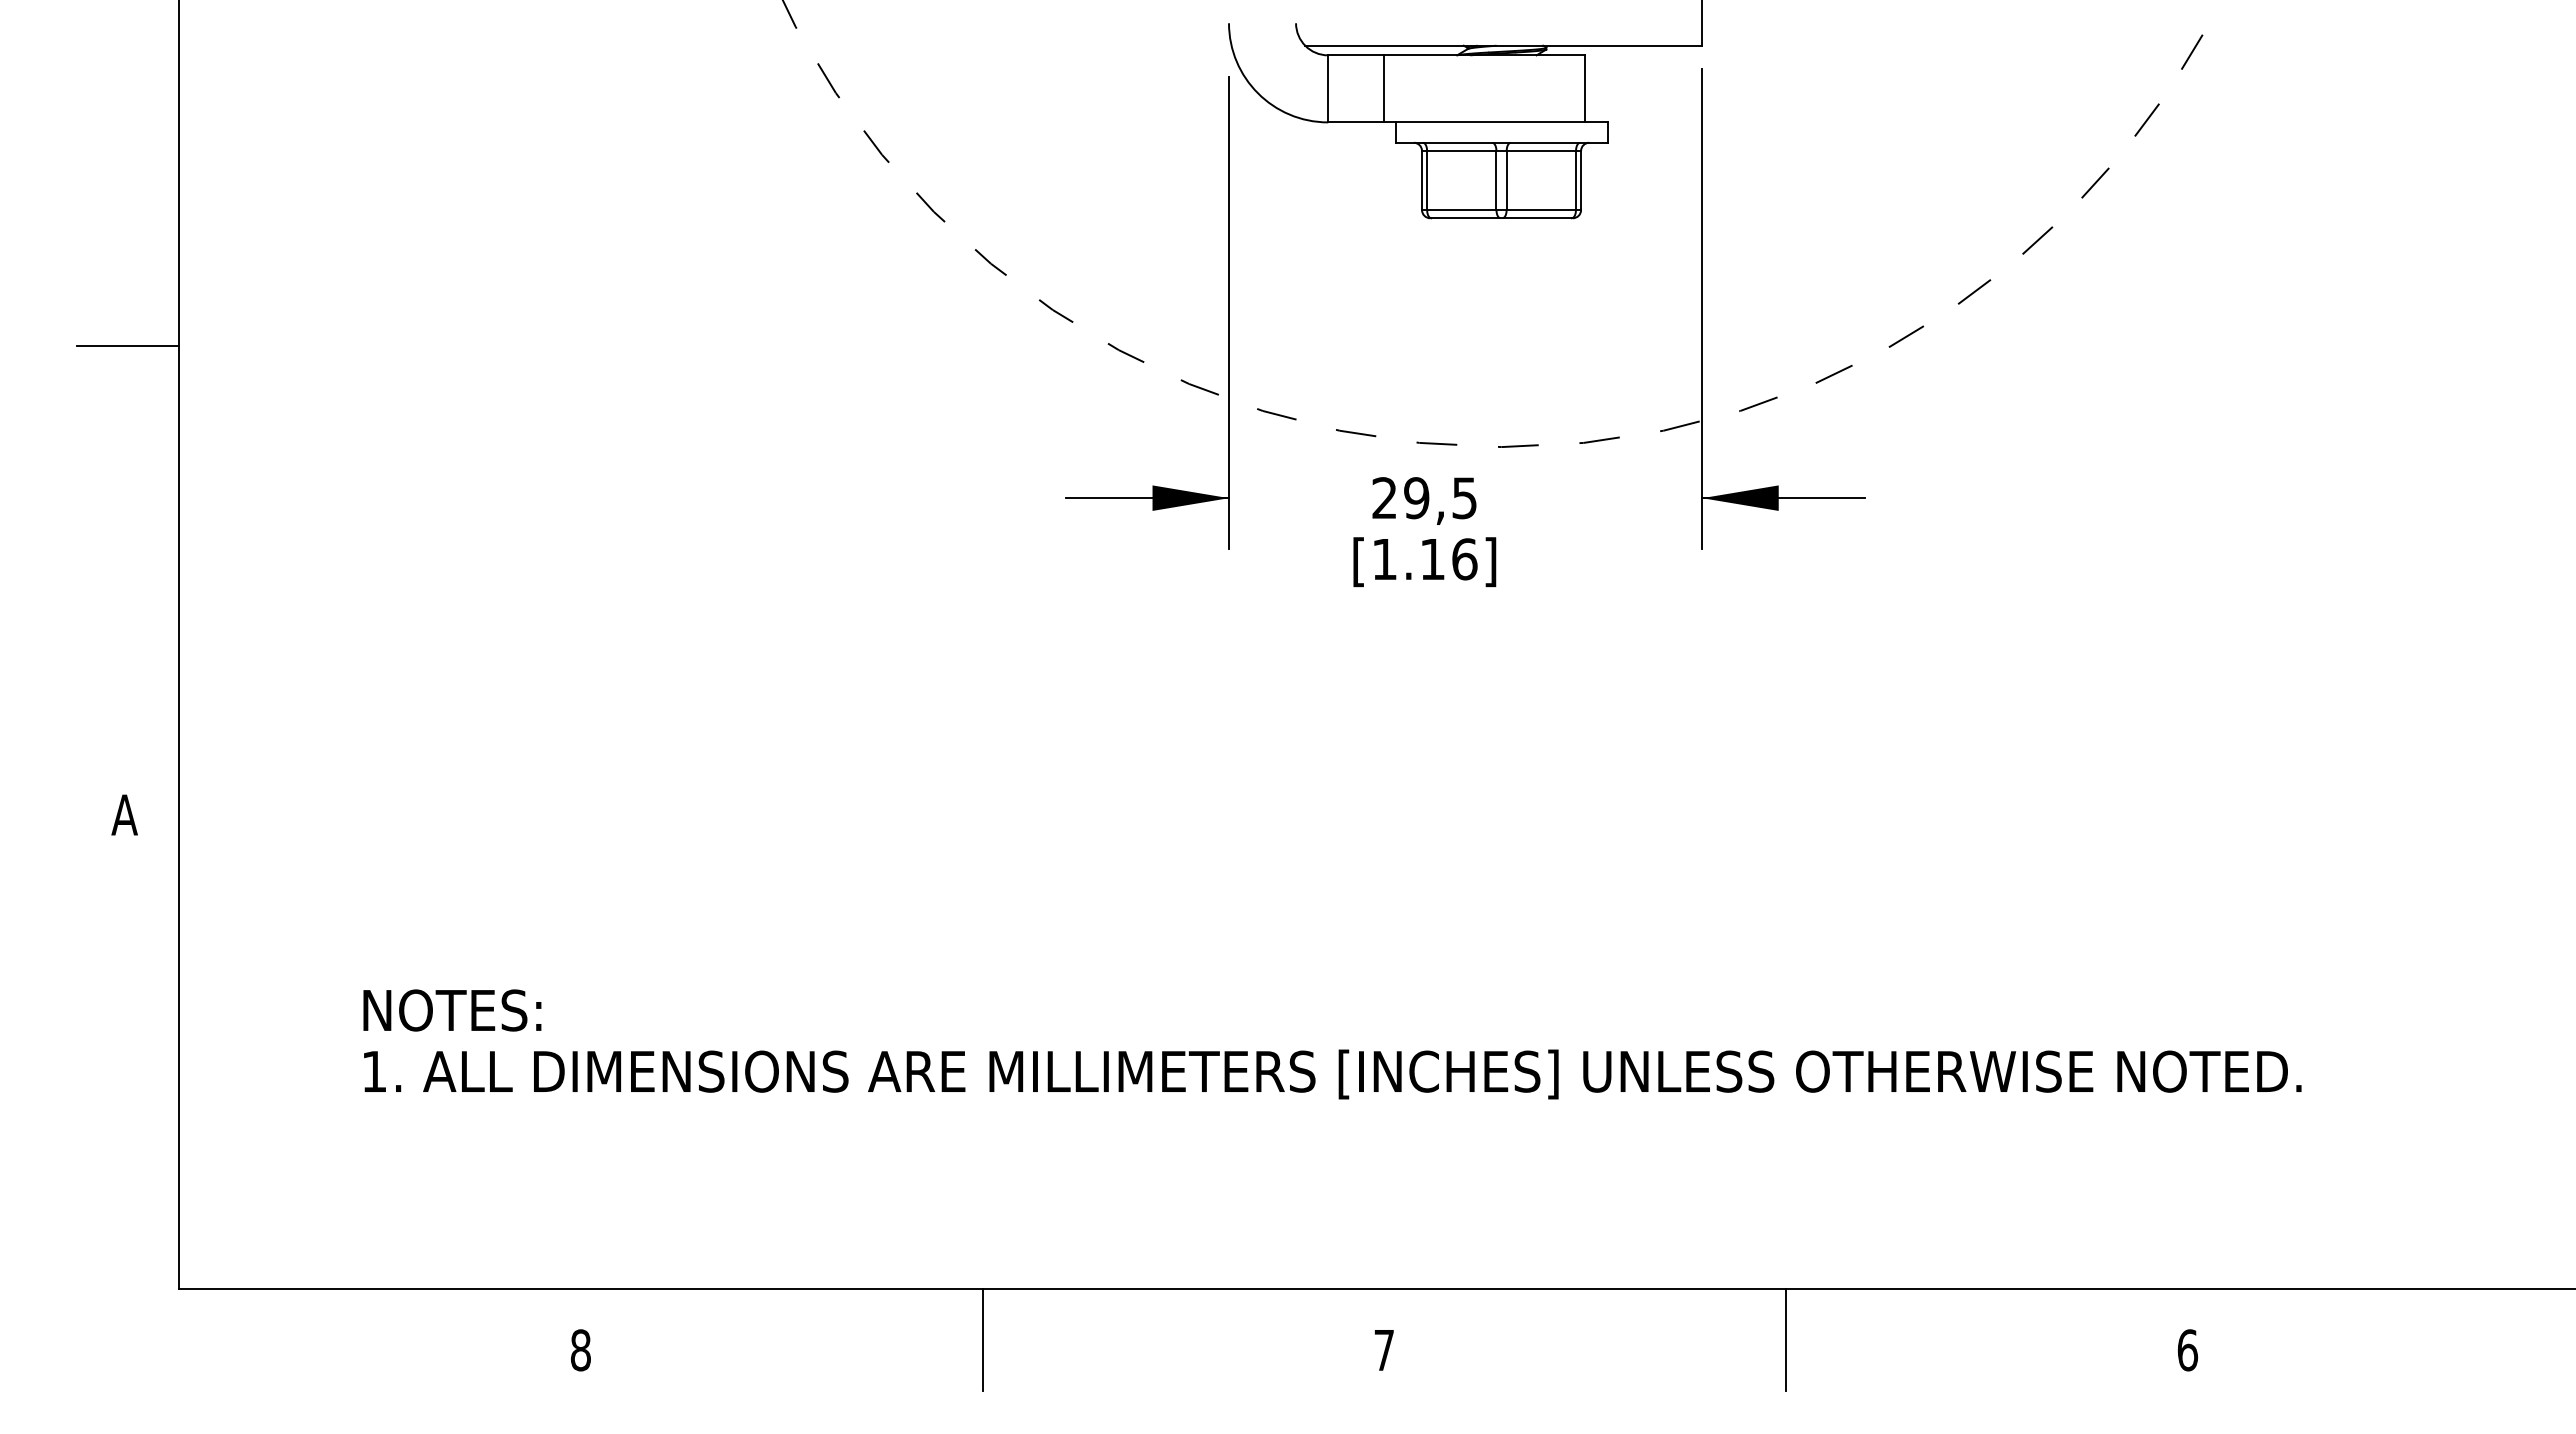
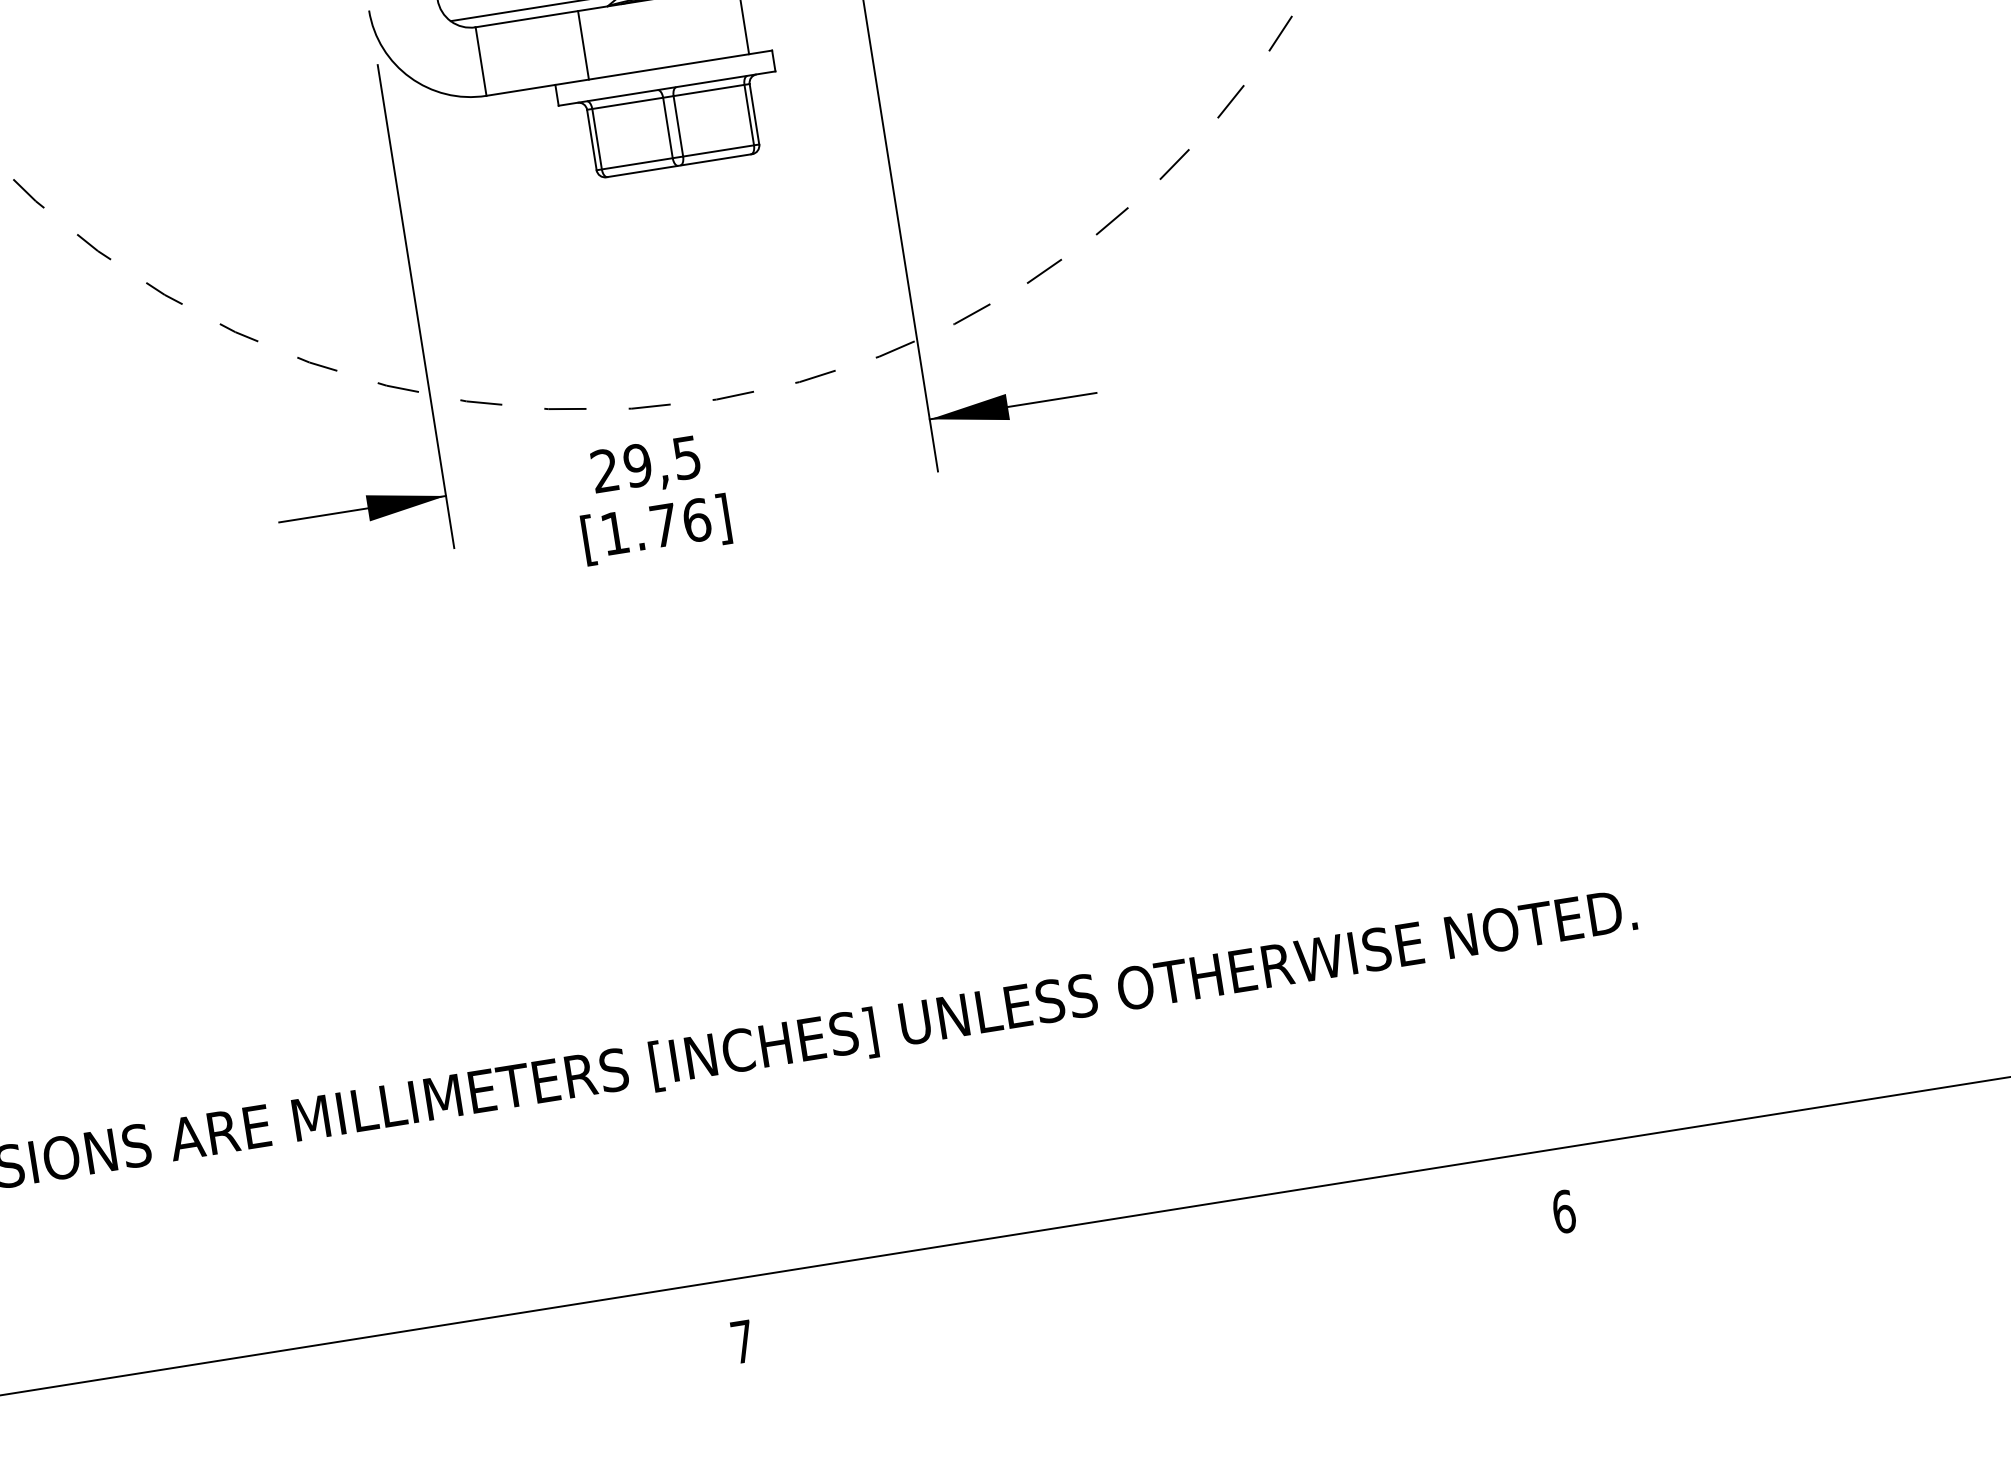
line: (1384, 88) -> (583, 44), moved
text: (1432, 559) -> (663, 525), [1.16] -> [1.76]
line: (982, 1340) -> (330, 1396), removed
line: (1786, 1340) -> (1152, 1266), removed

